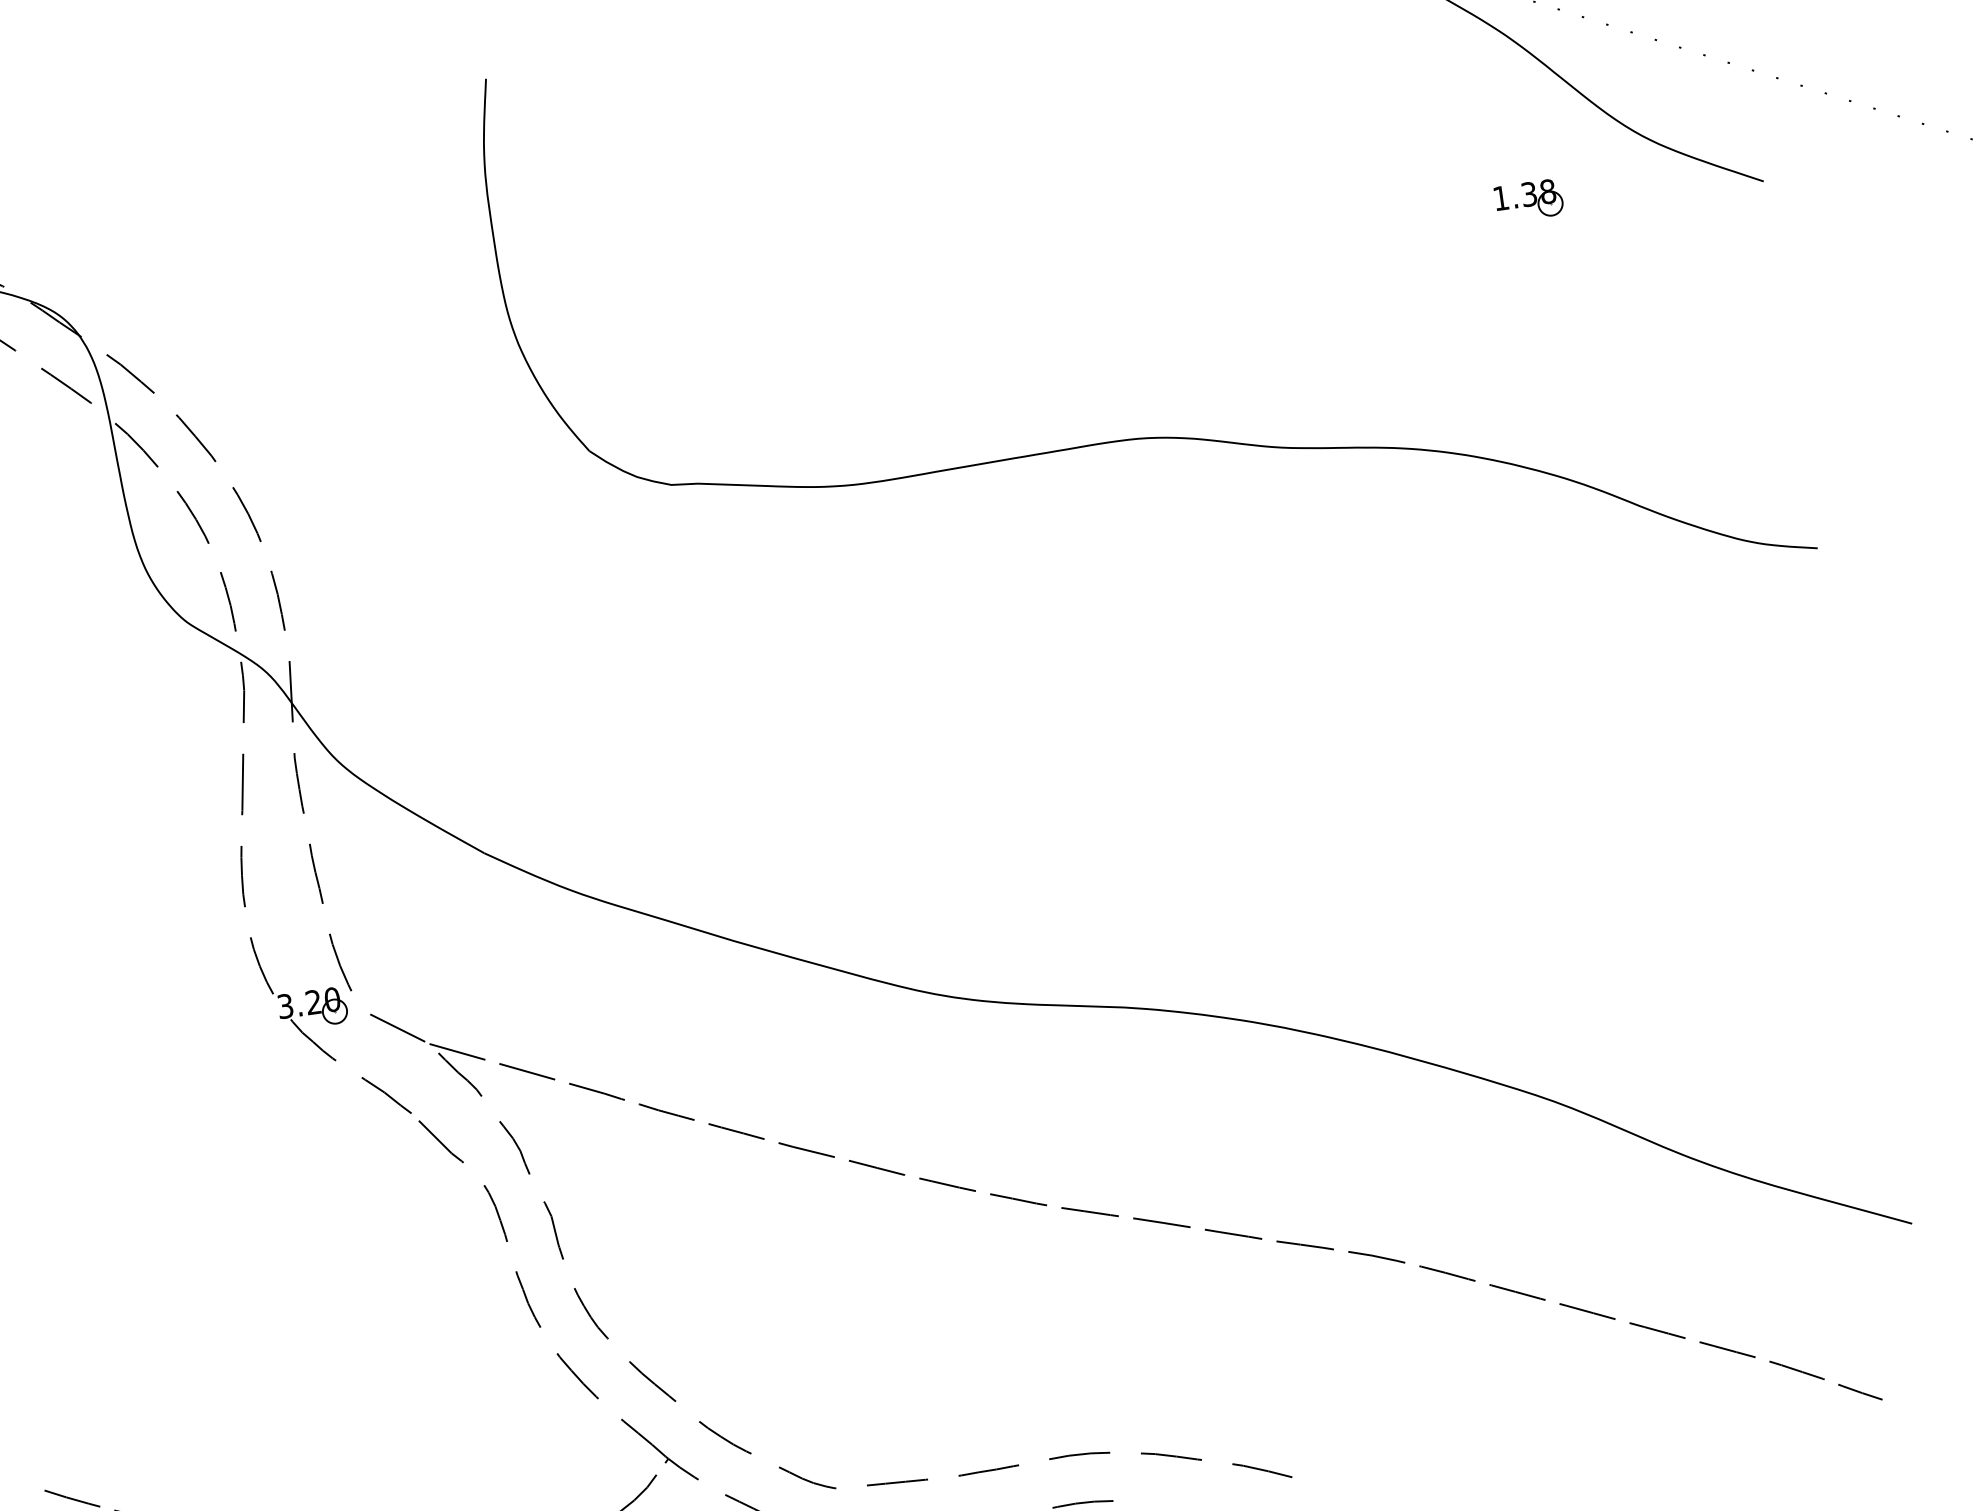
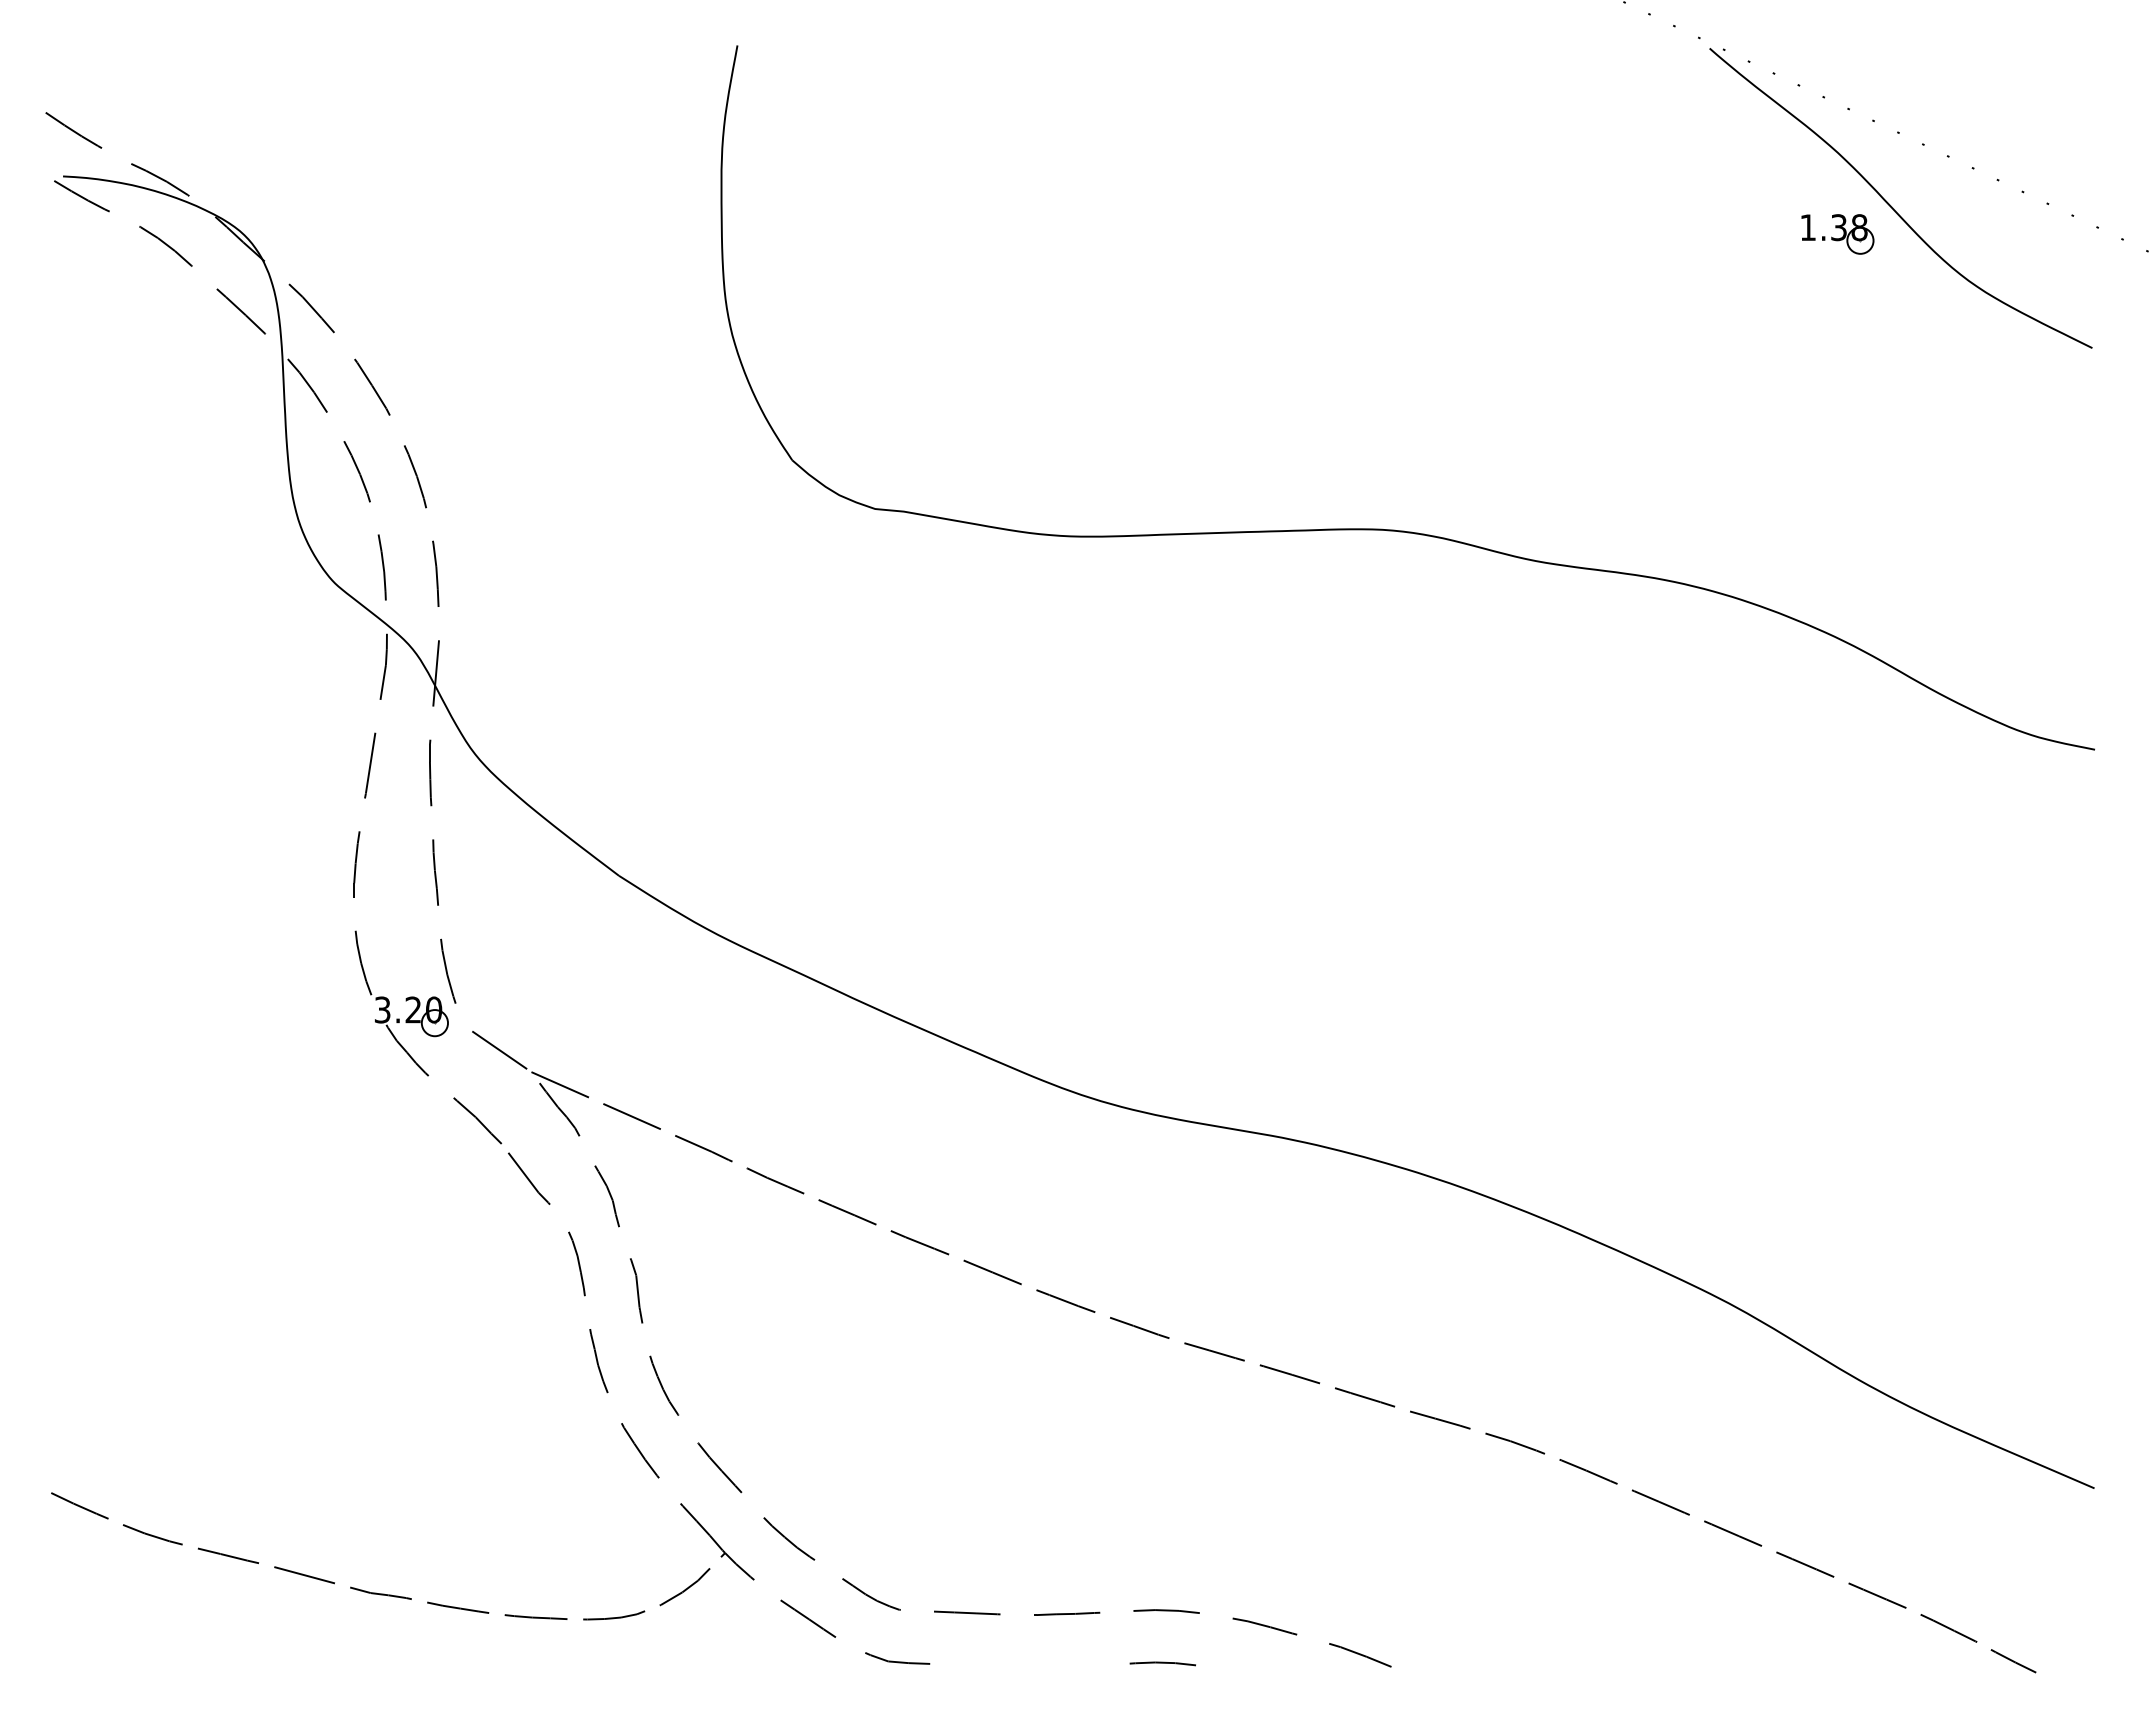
part: (1528, 200) -> (1837, 234), moved

